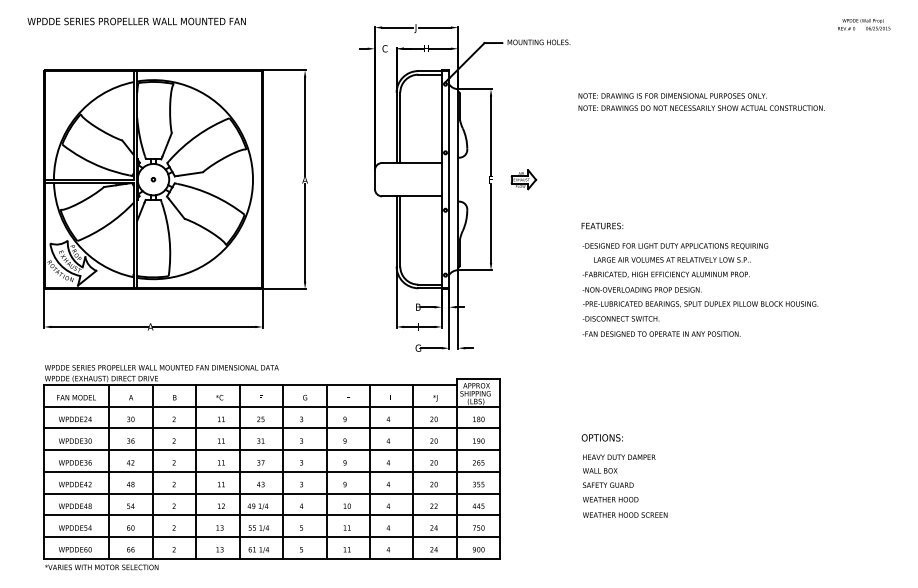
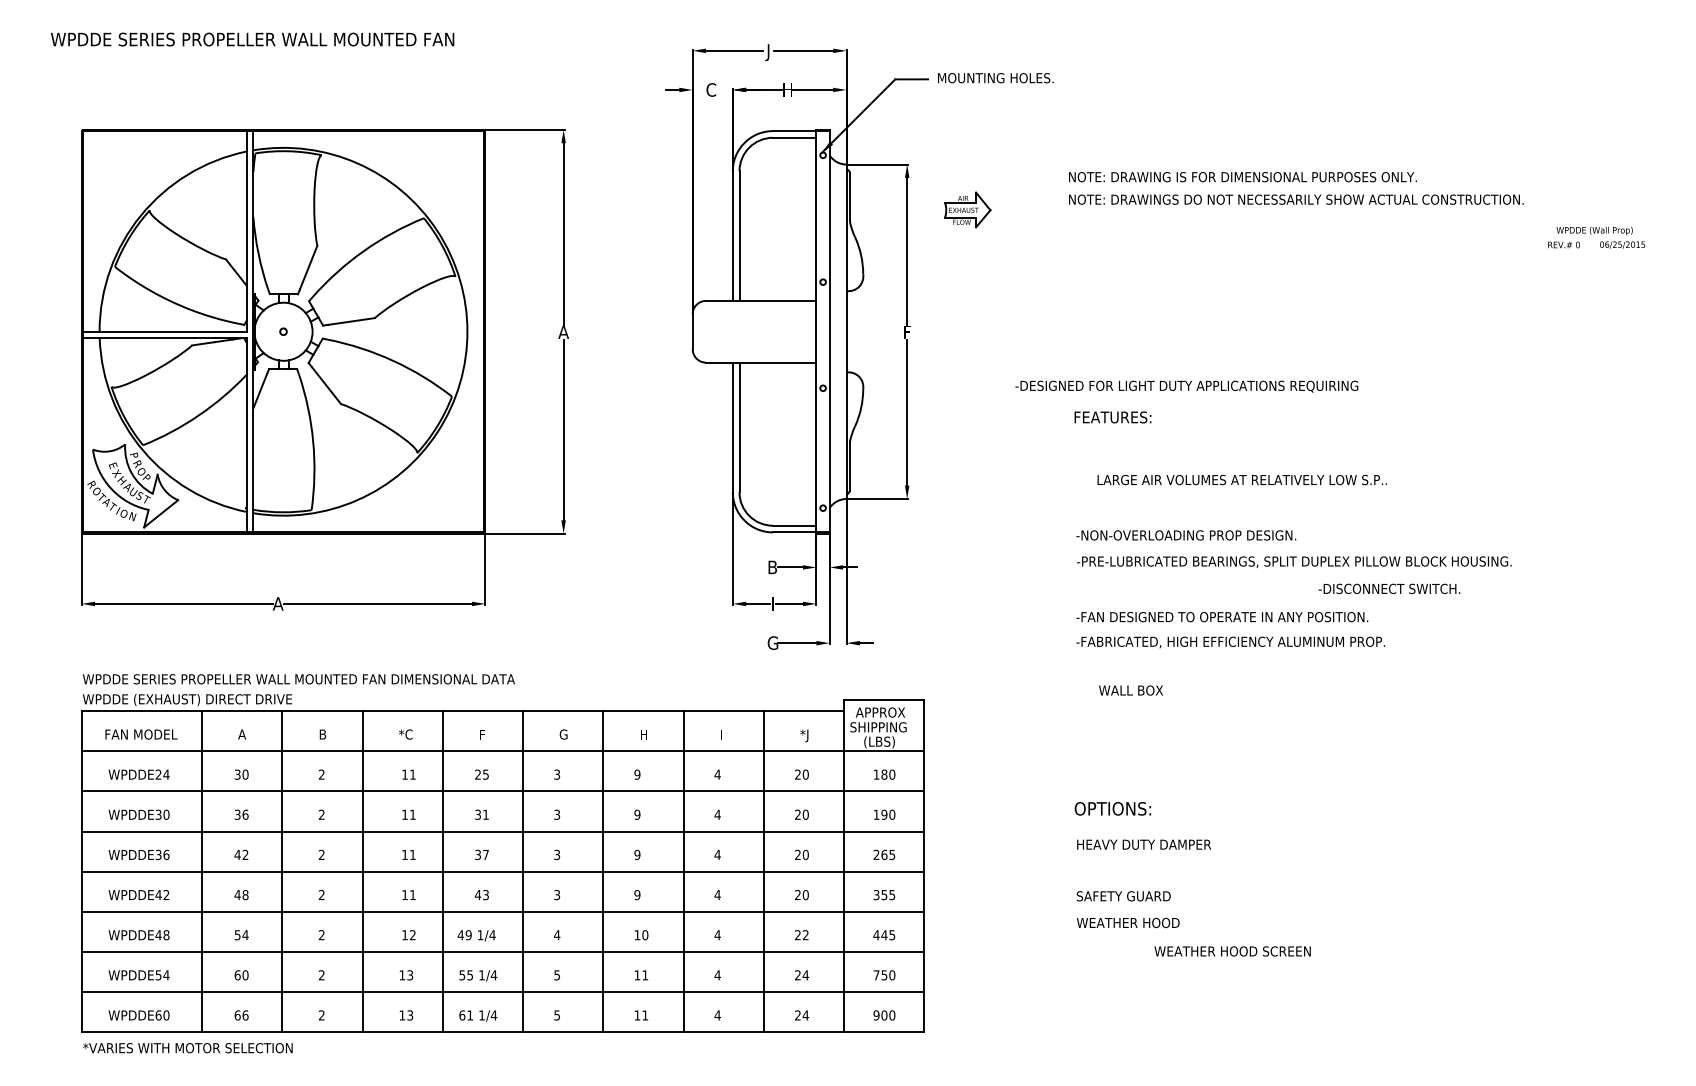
text: (864, 24) -> (1597, 237), moved
part: (523, 179) -> (967, 209), moved
text: (675, 246) -> (1187, 386), moved
text: (665, 274) -> (1229, 641), moved
text: (620, 318) -> (1388, 588), moved
text: (600, 470) -> (1131, 689), moved
text: (625, 514) -> (1233, 950), moved

